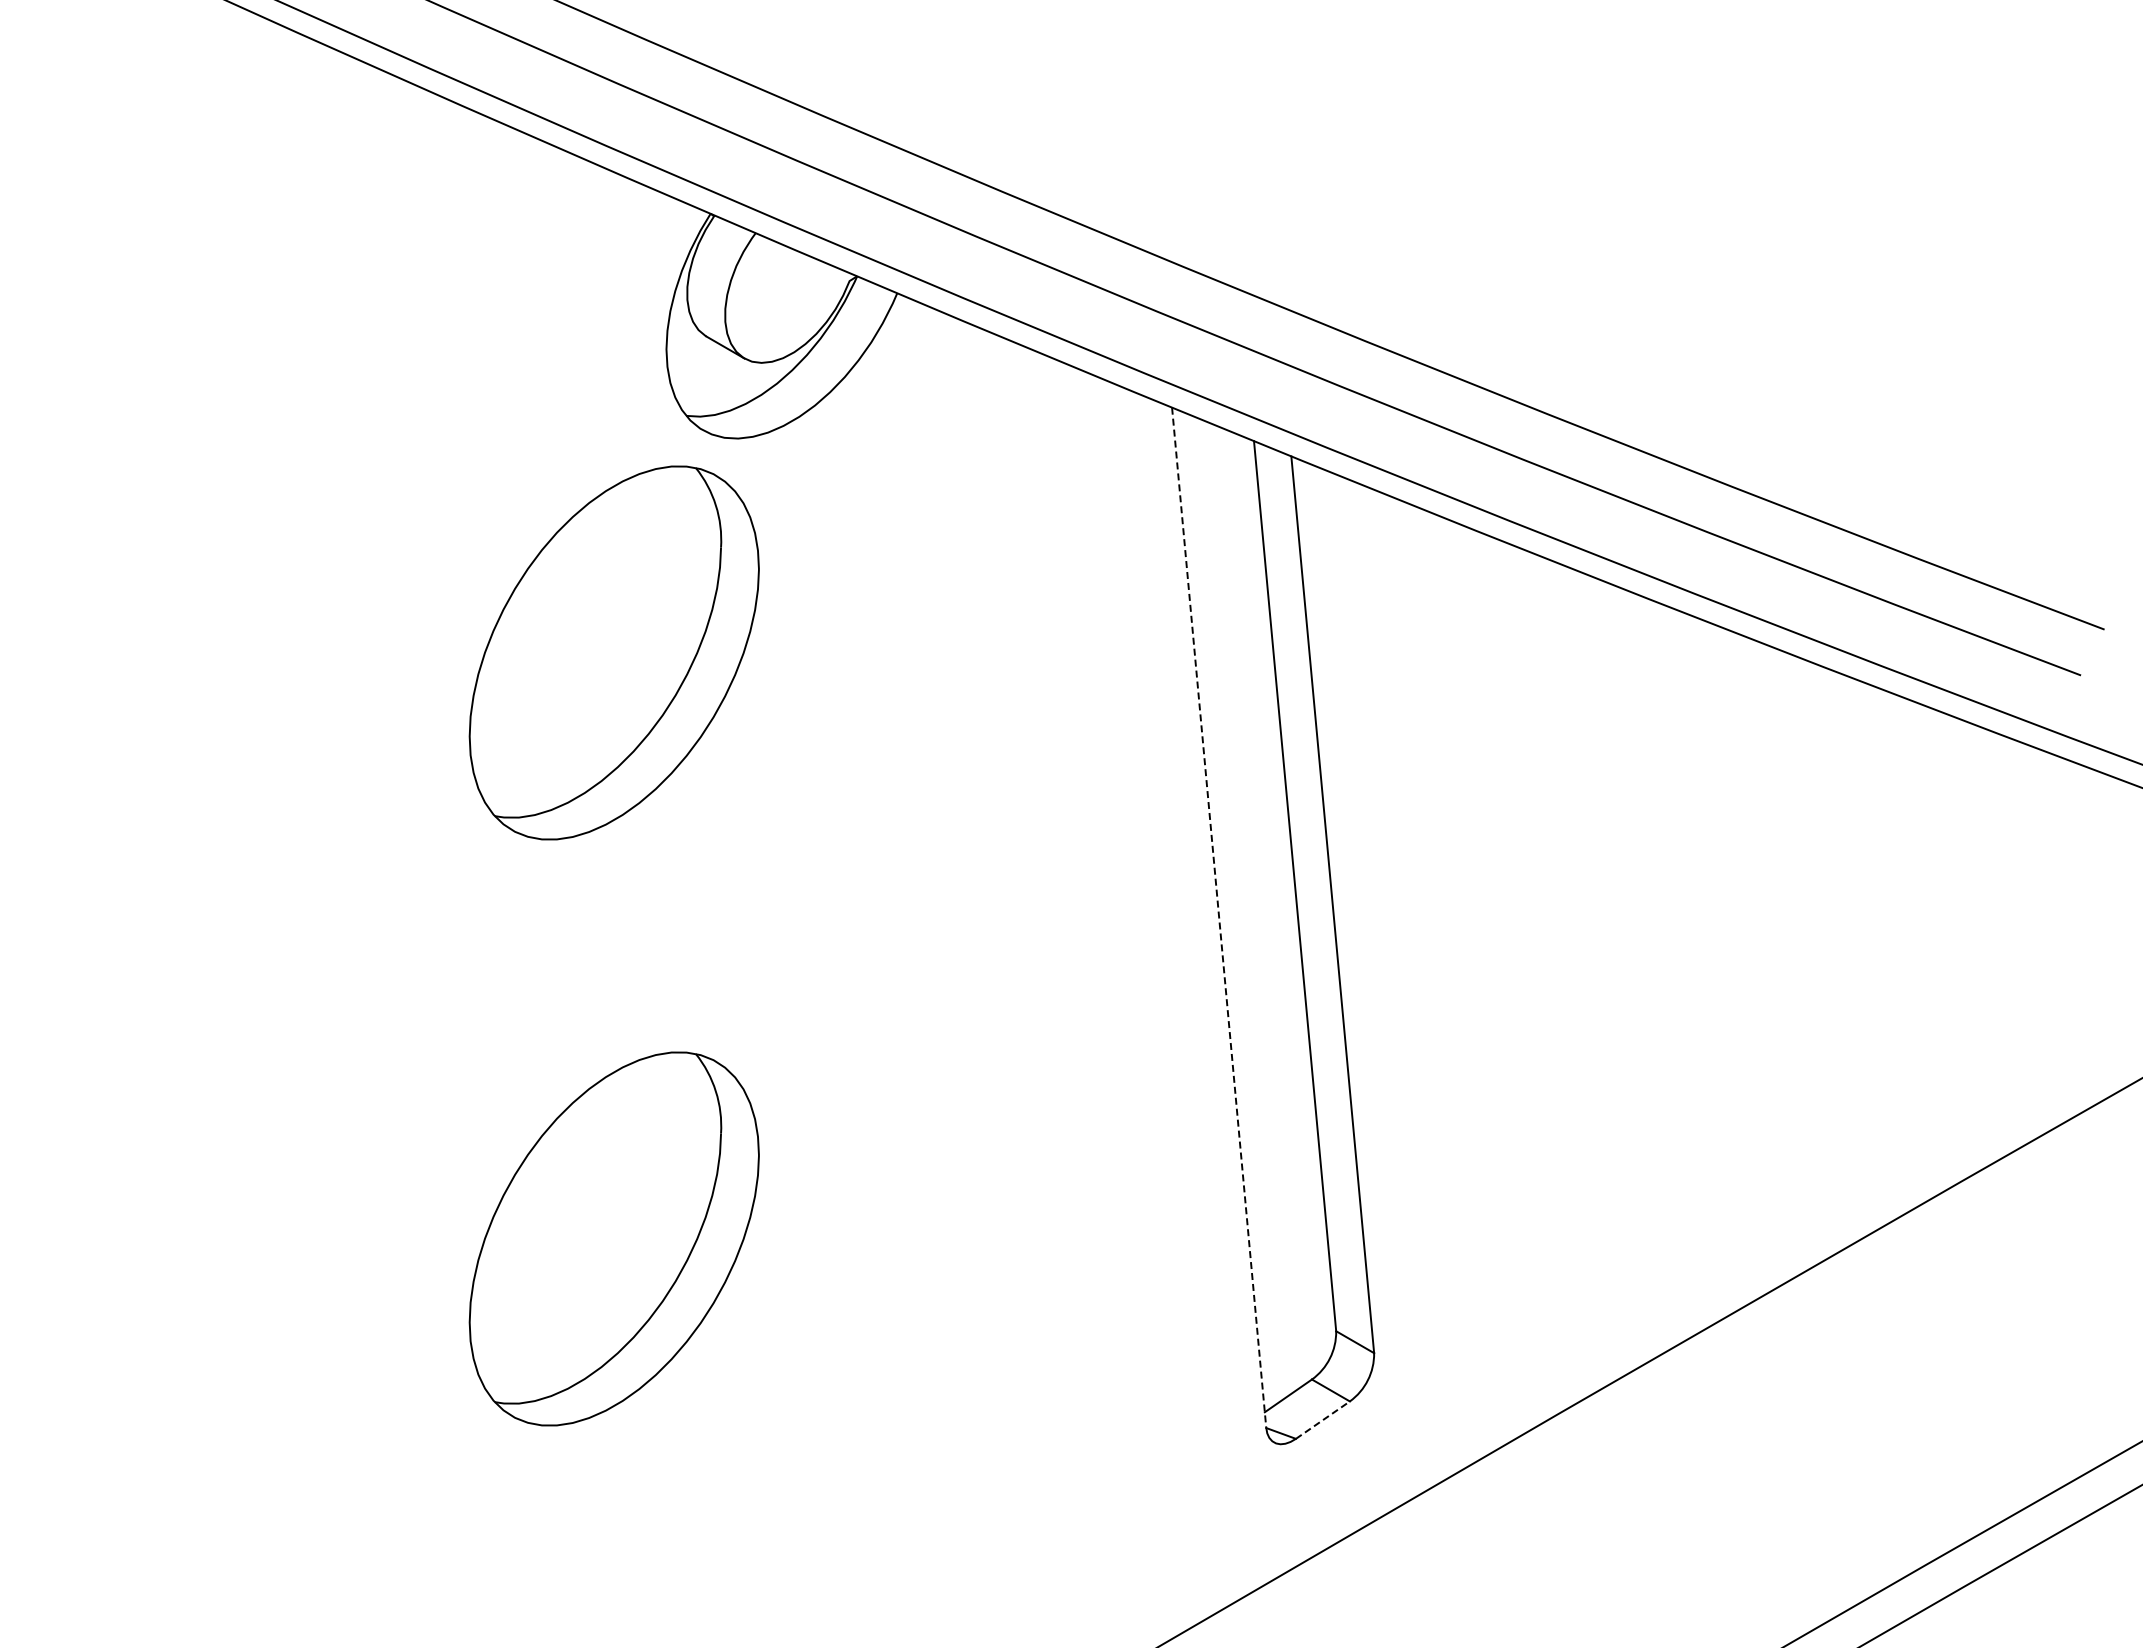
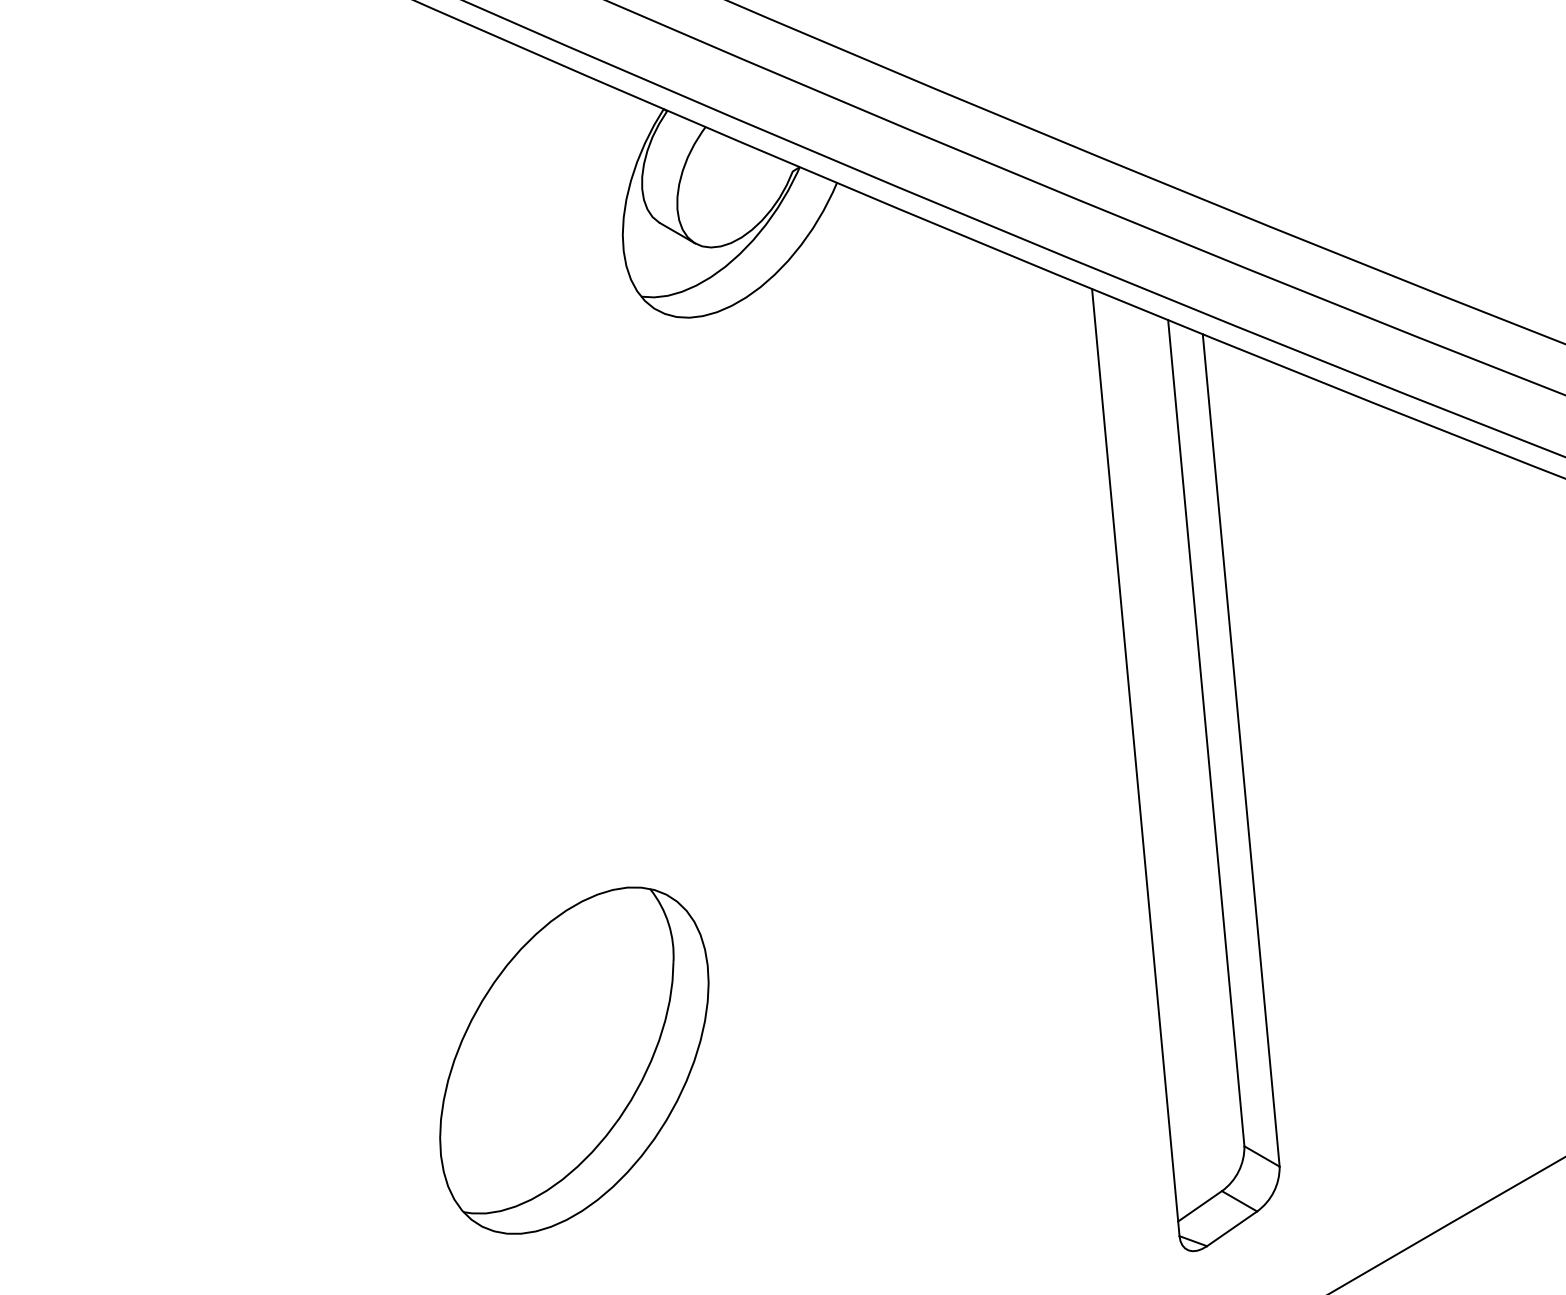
part: (613, 652) -> (573, 516), removed
line: (1219, 918) -> (1136, 763), dashed -> solid
line: (1322, 1420) -> (1231, 1229), dashed -> solid

